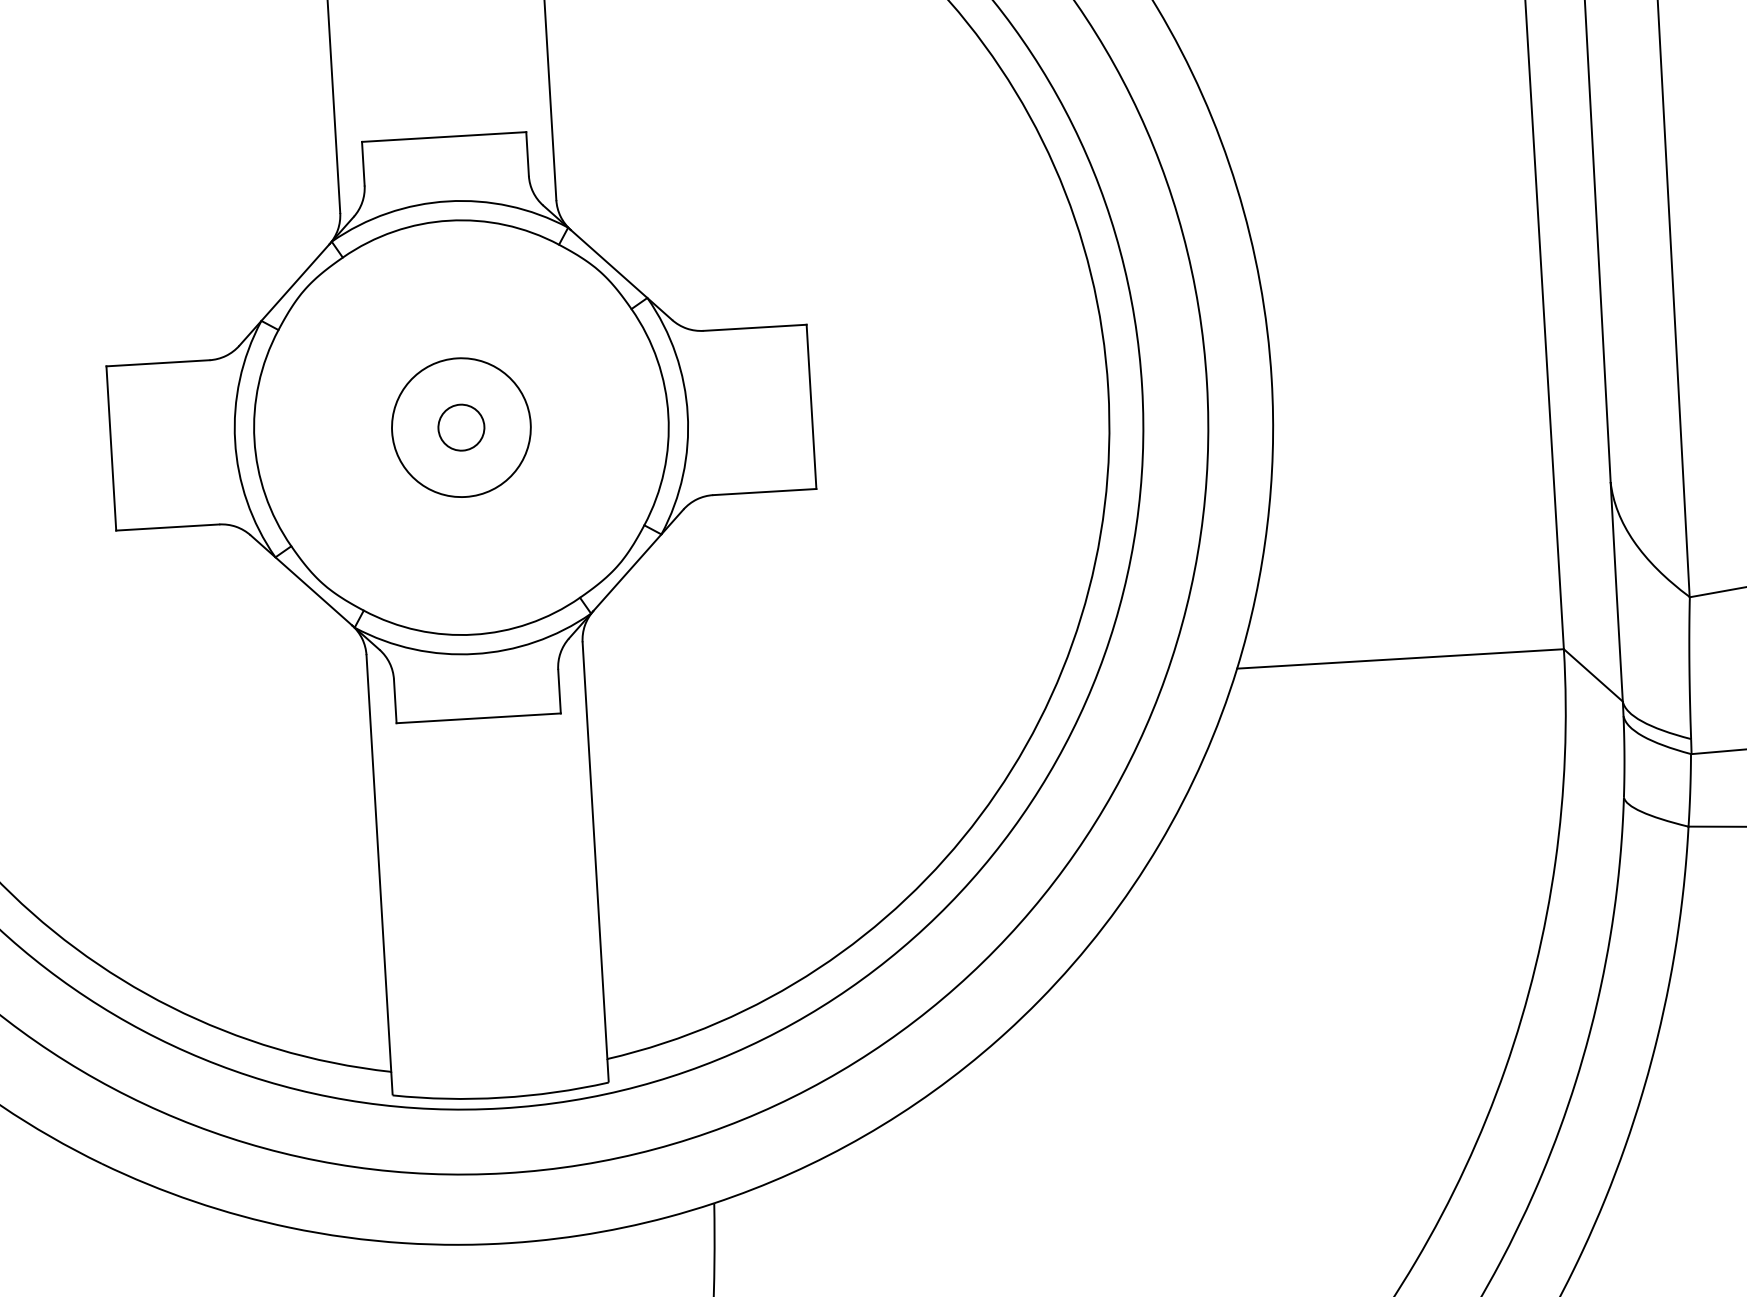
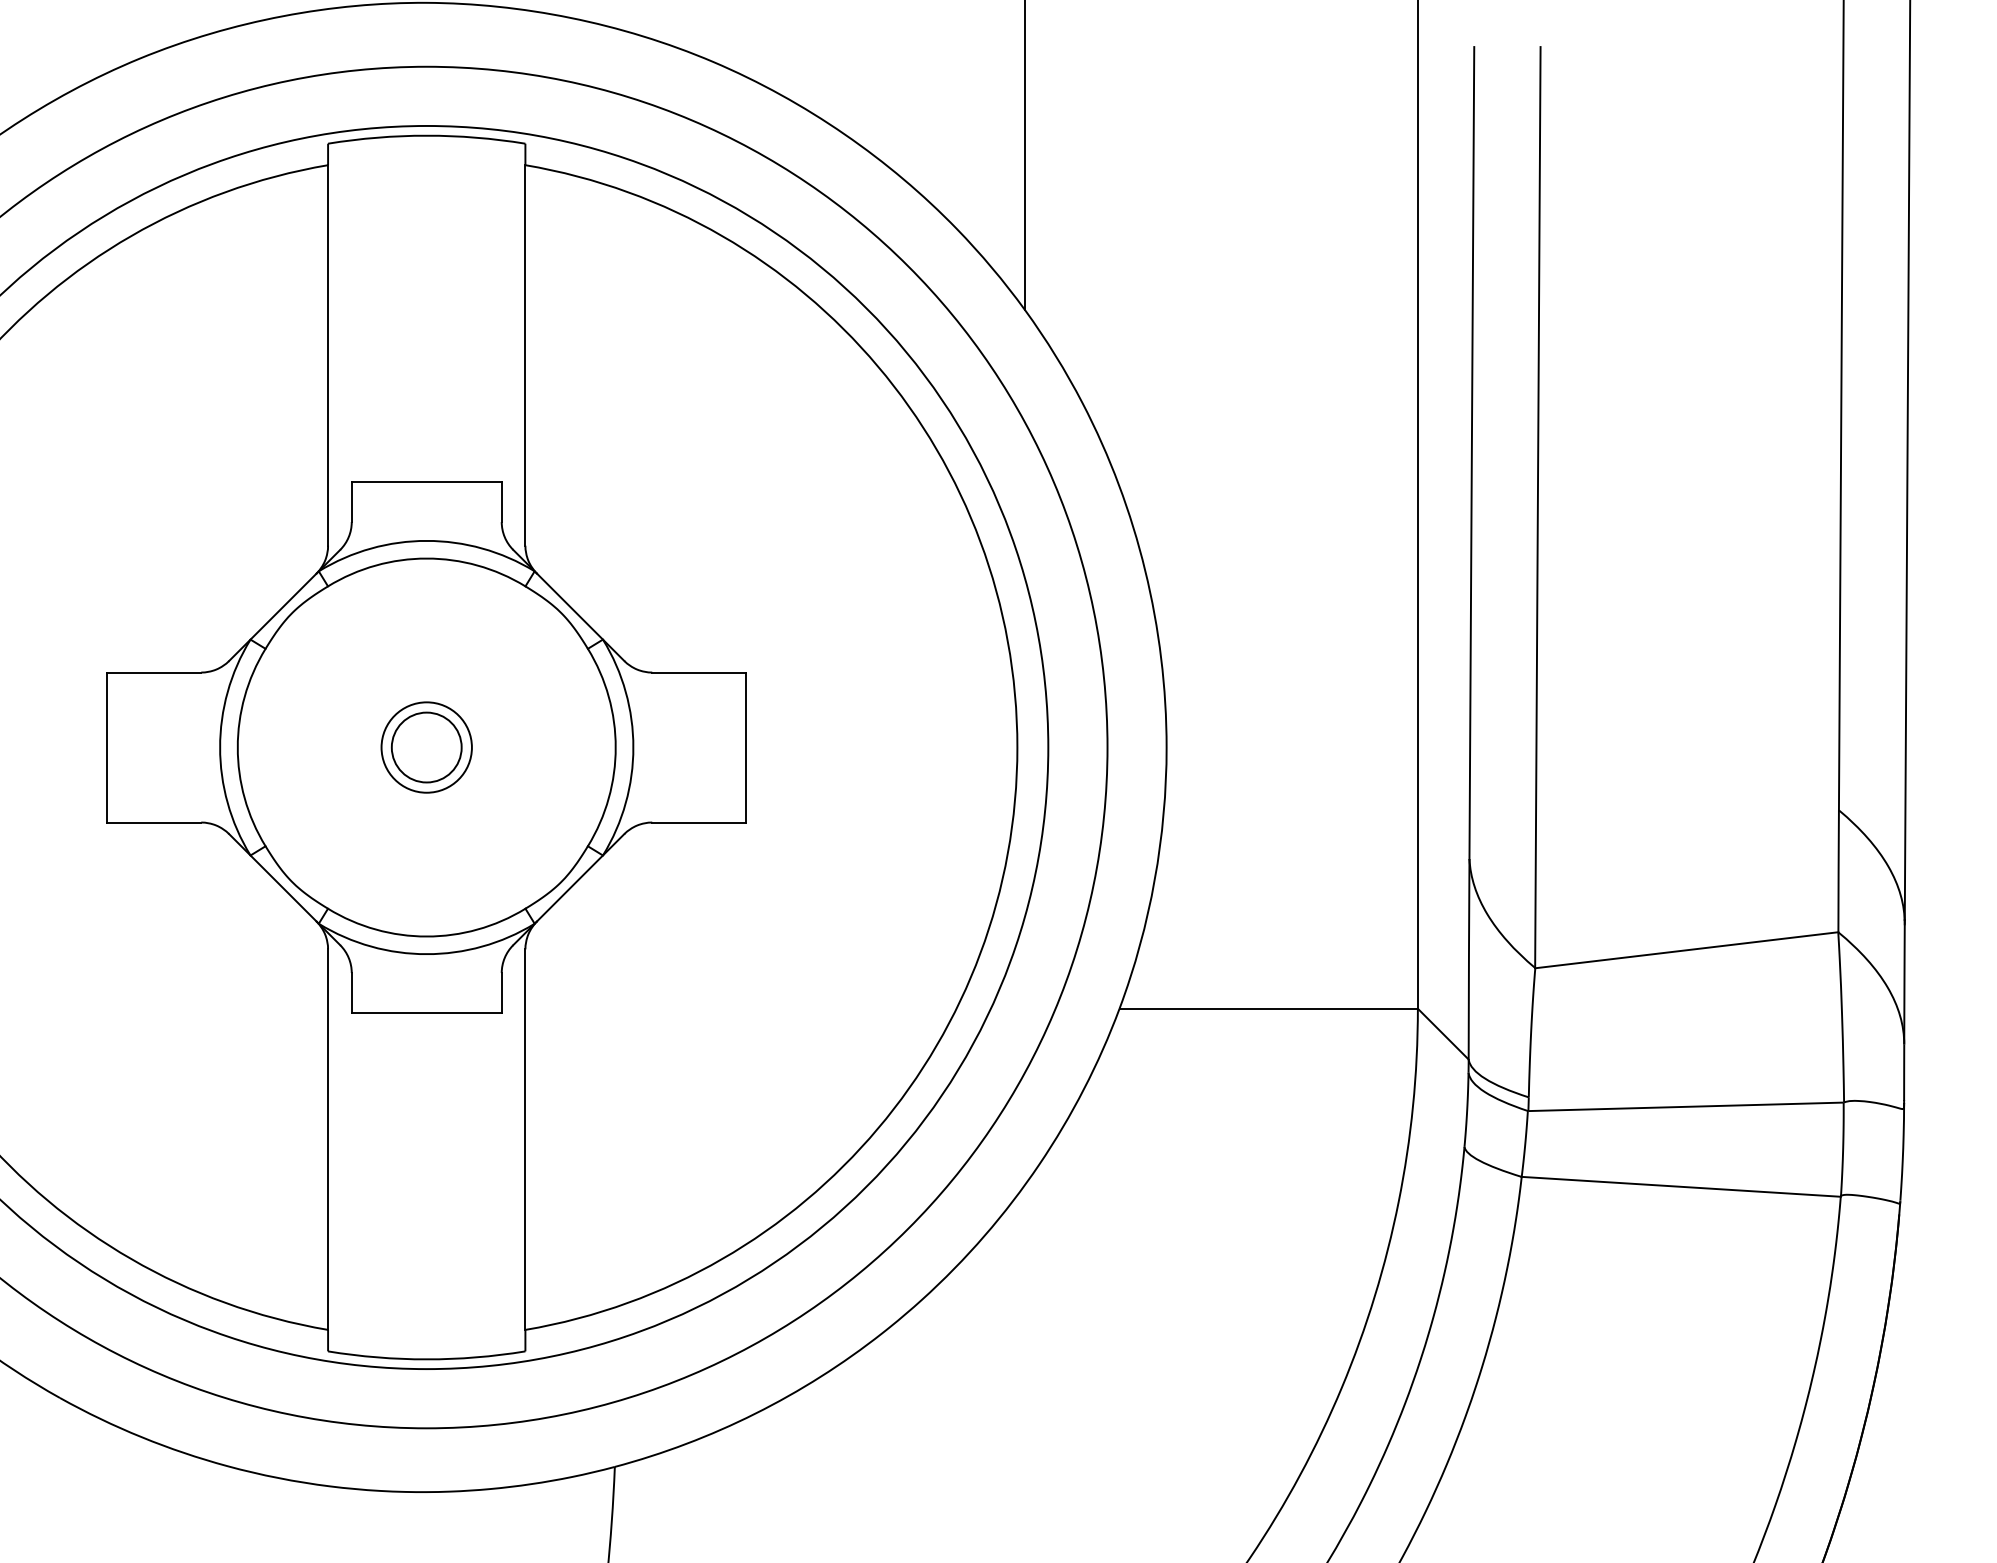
circle: (461, 427) -> (426, 747), size x0.71
circle: (461, 427) -> (426, 747), size x1.67

